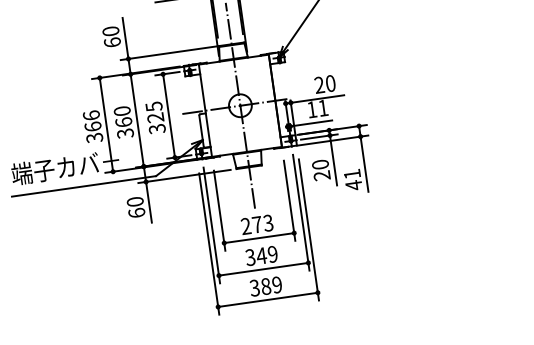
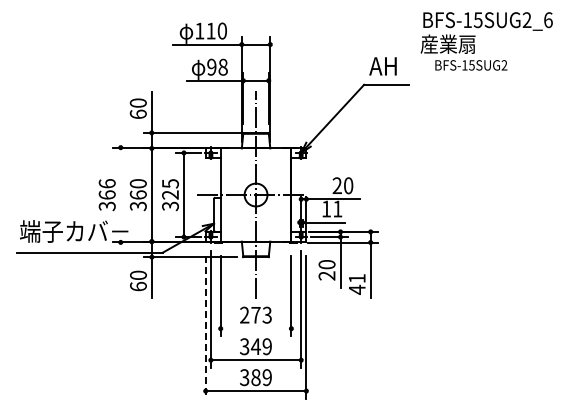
line: (106, 124) -> (120, 194), removed
line: (258, 237) -> (255, 328), removed
line: (209, 245) -> (205, 328), solid -> dashed

